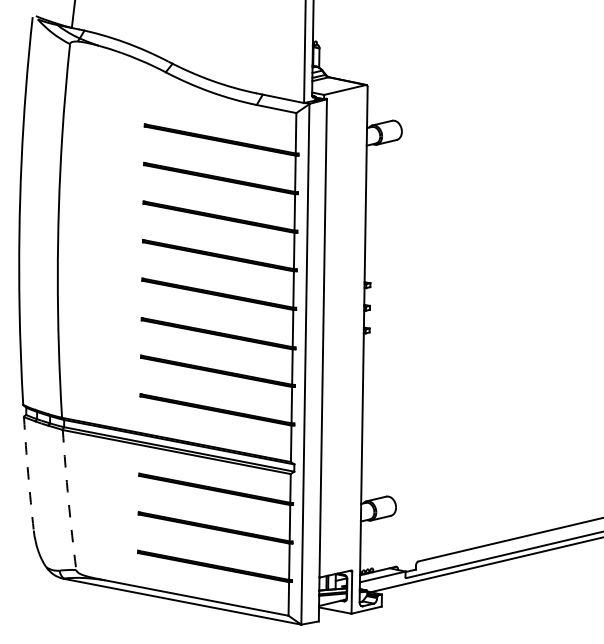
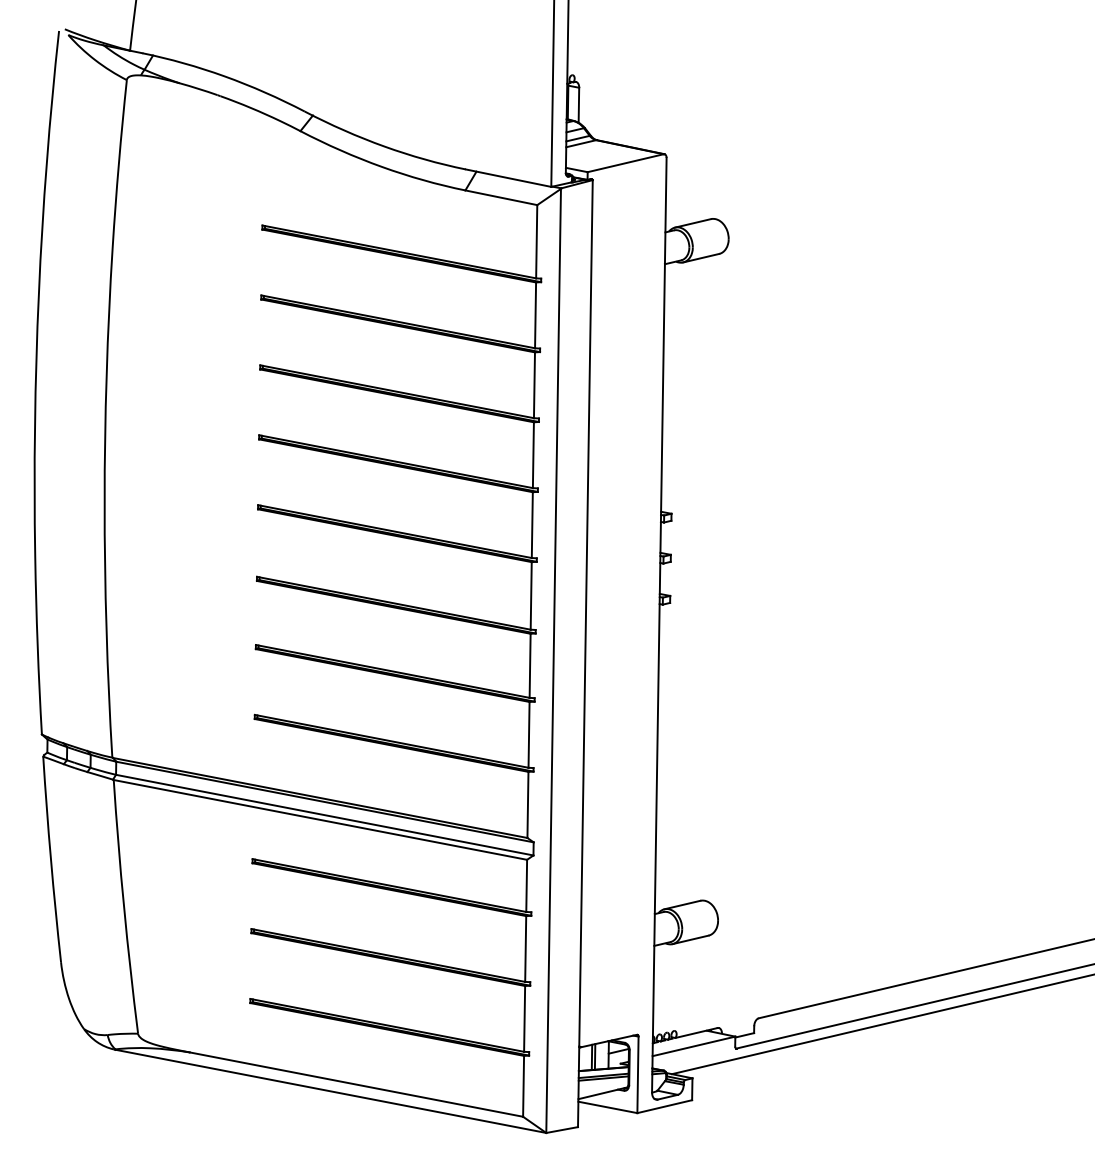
arc: (28, 473) -> (51, 858), dashed -> solid
arc: (68, 500) -> (124, 907), dashed -> solid

